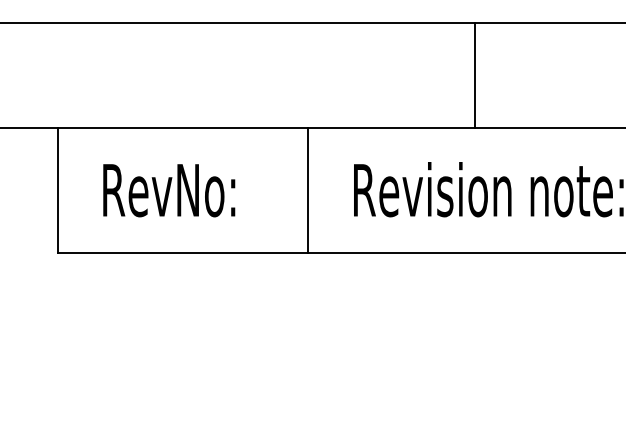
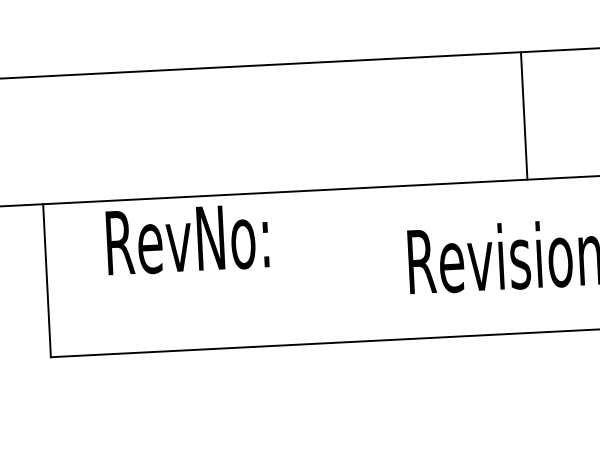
line: (475, 75) -> (524, 116), moved
line: (308, 189) -> (353, 264), removed
text: (169, 190) -> (187, 239), moved

